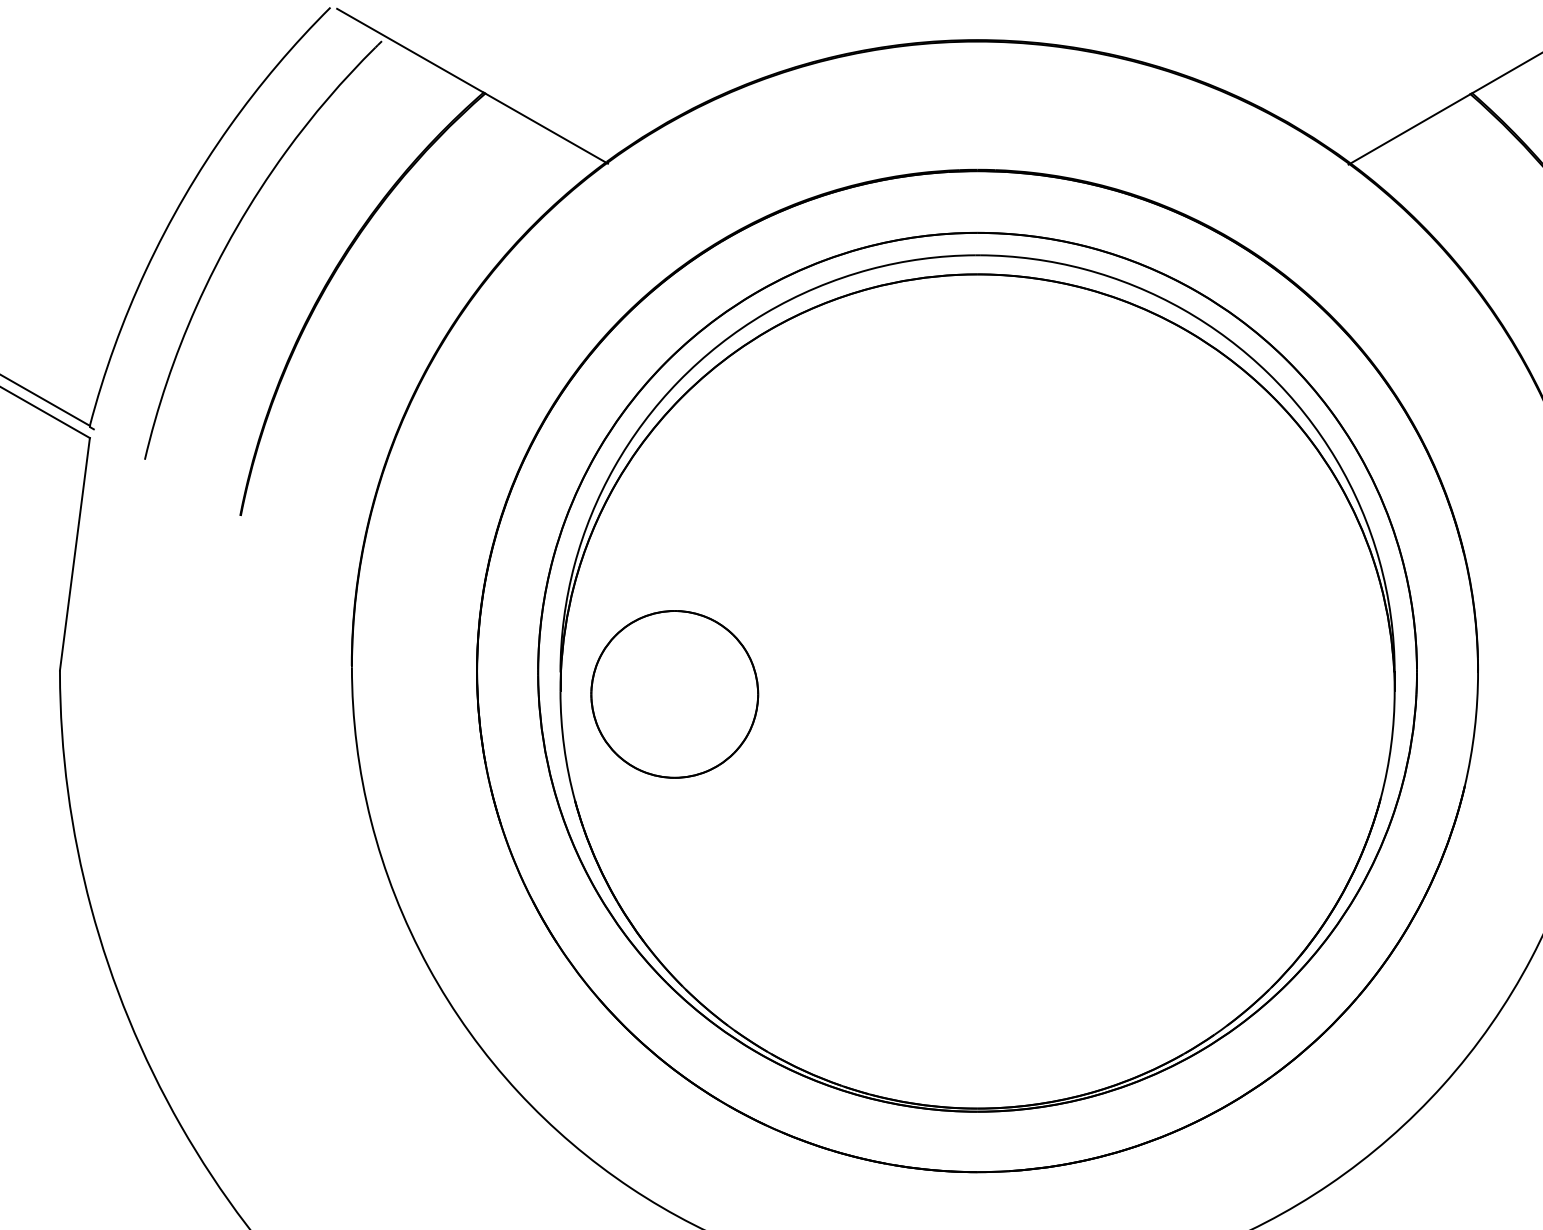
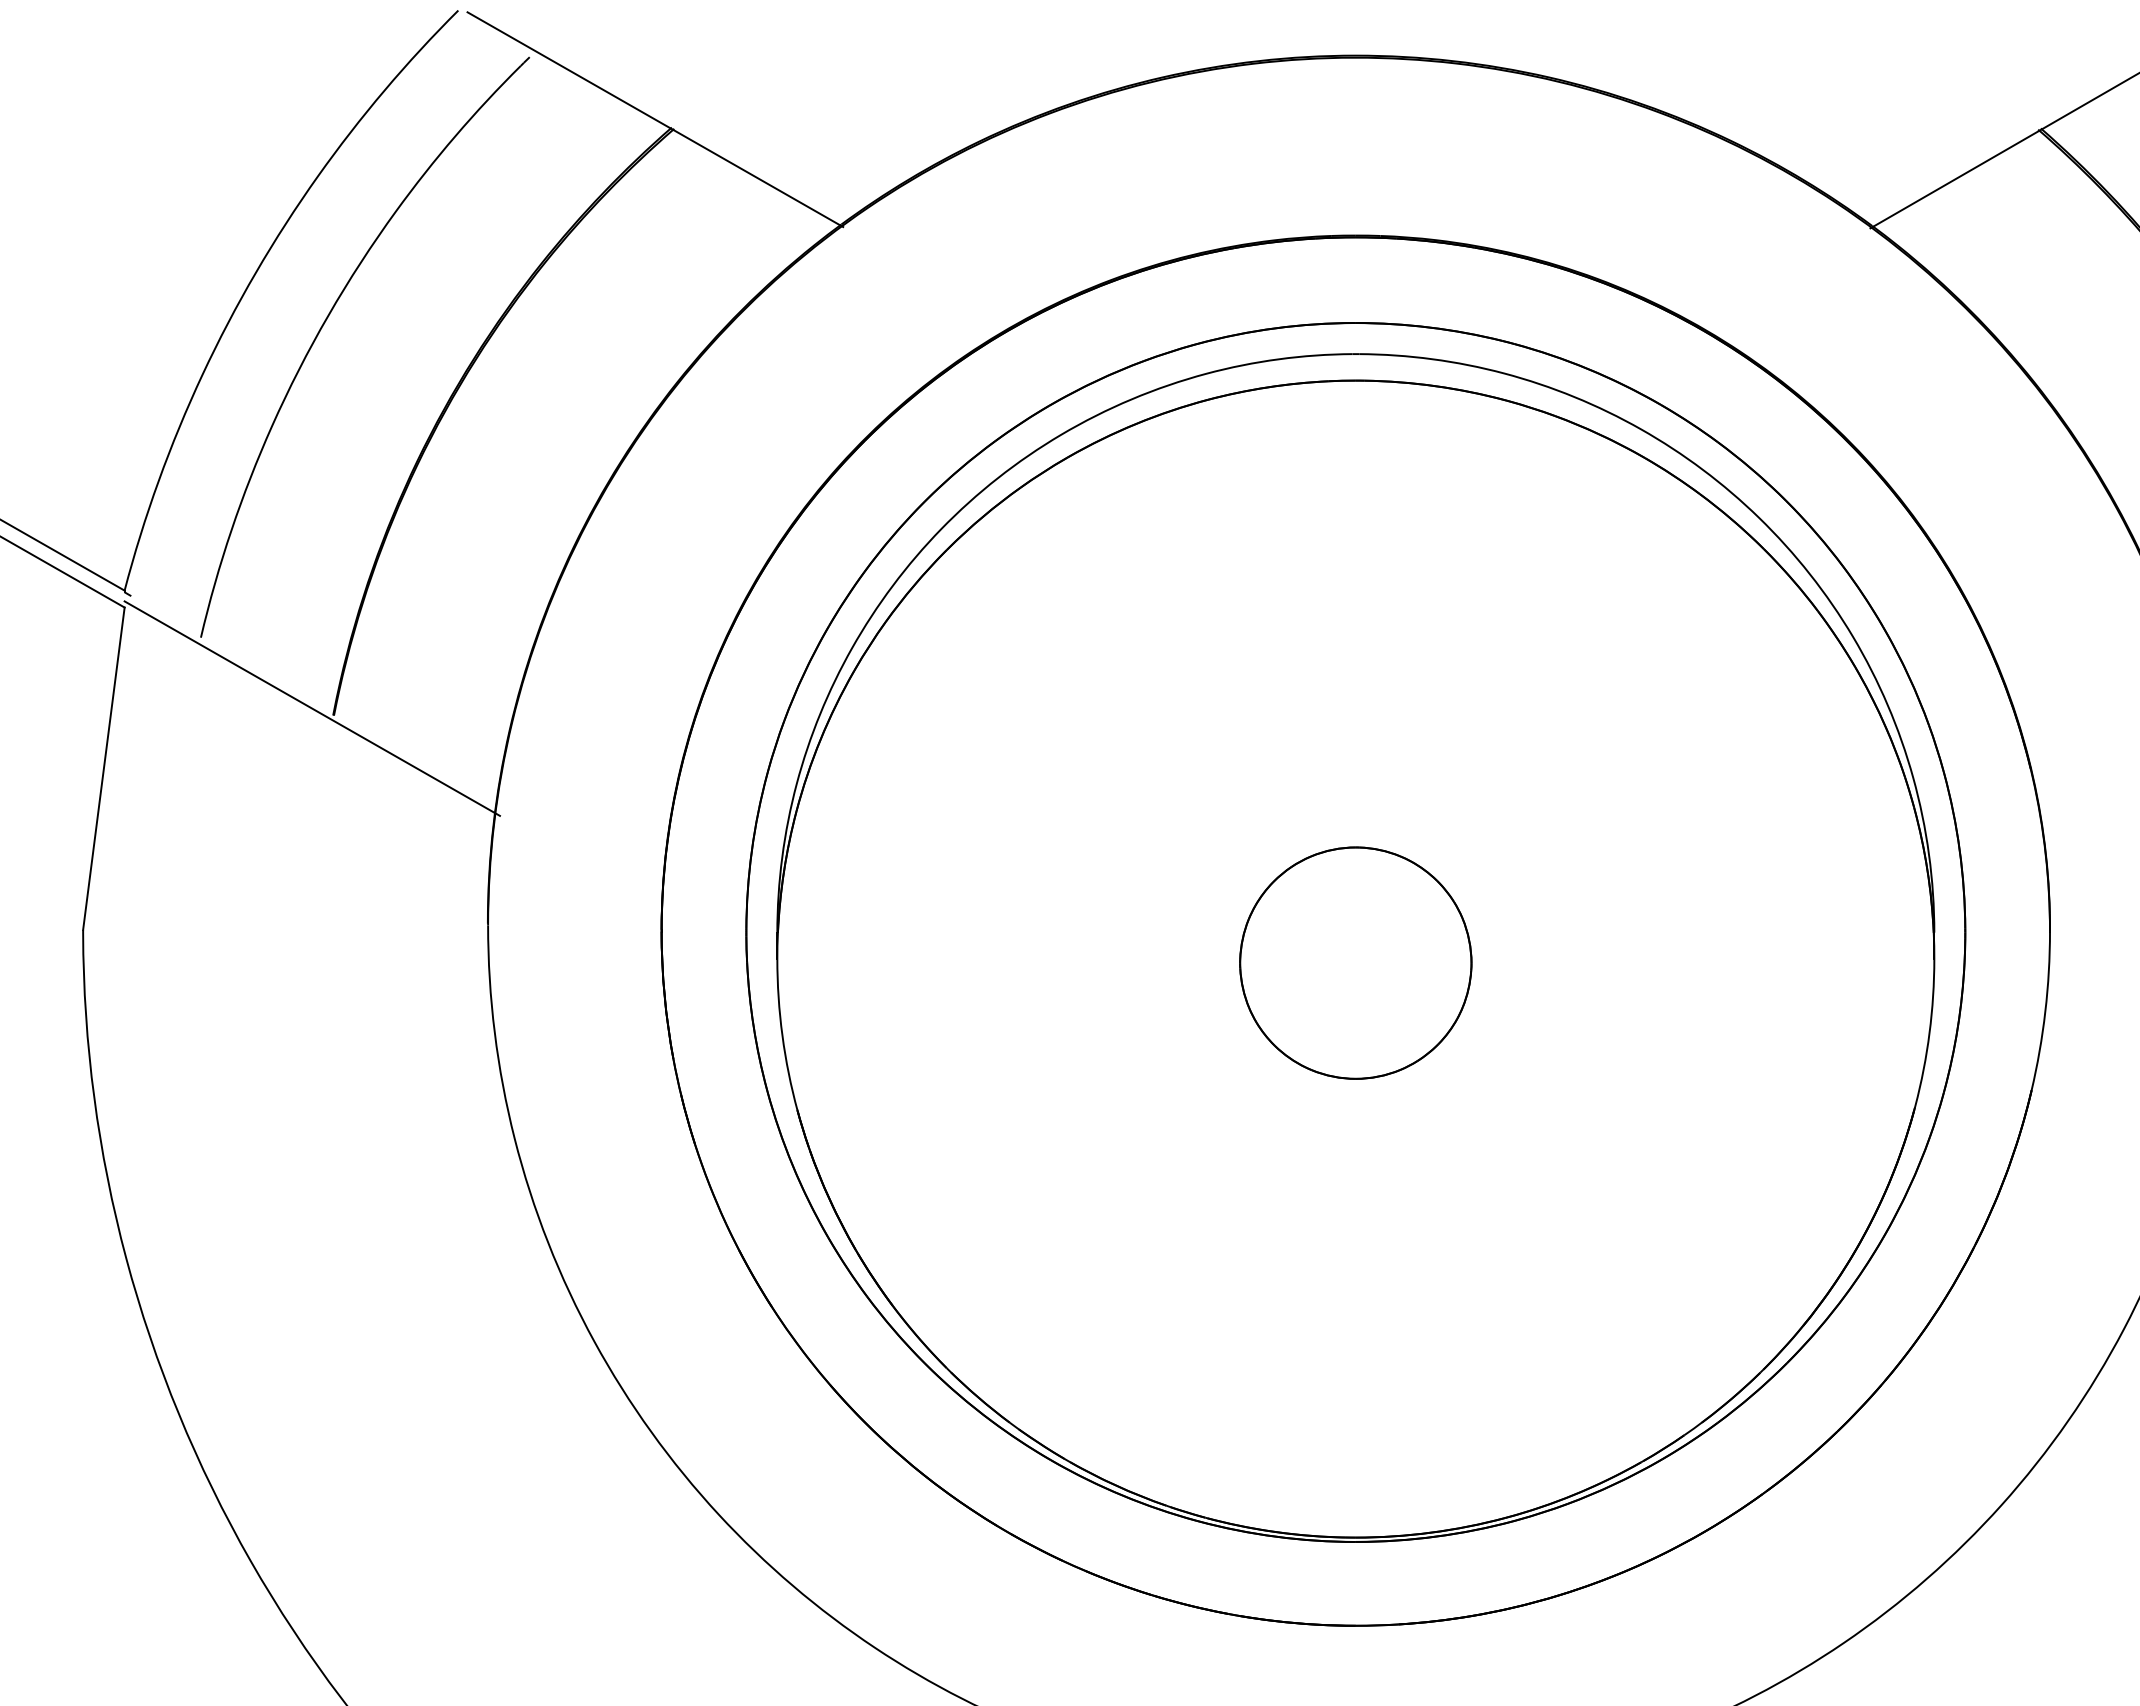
line: (224, 510) -> (311, 708), added
part: (674, 693) -> (1355, 962), moved

